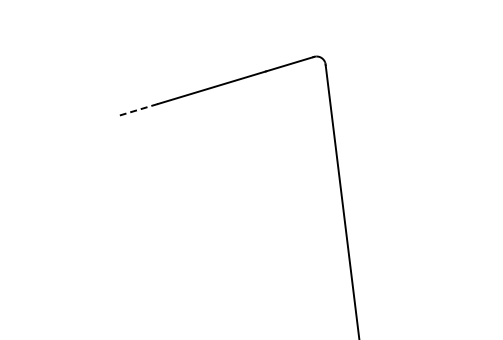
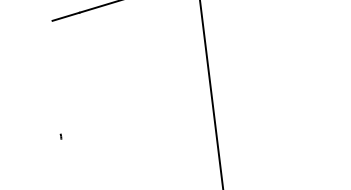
line: (138, 109) -> (65, 16), dashed -> solid
part: (131, 279) -> (60, 136), added

